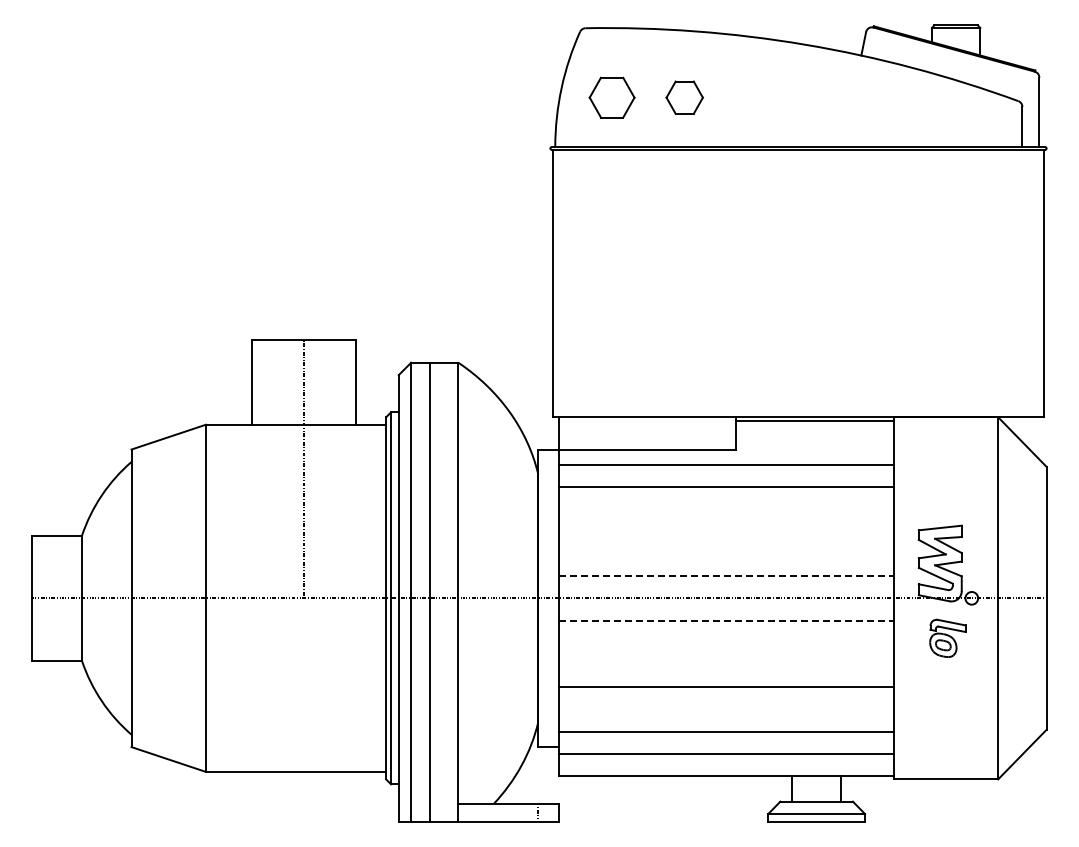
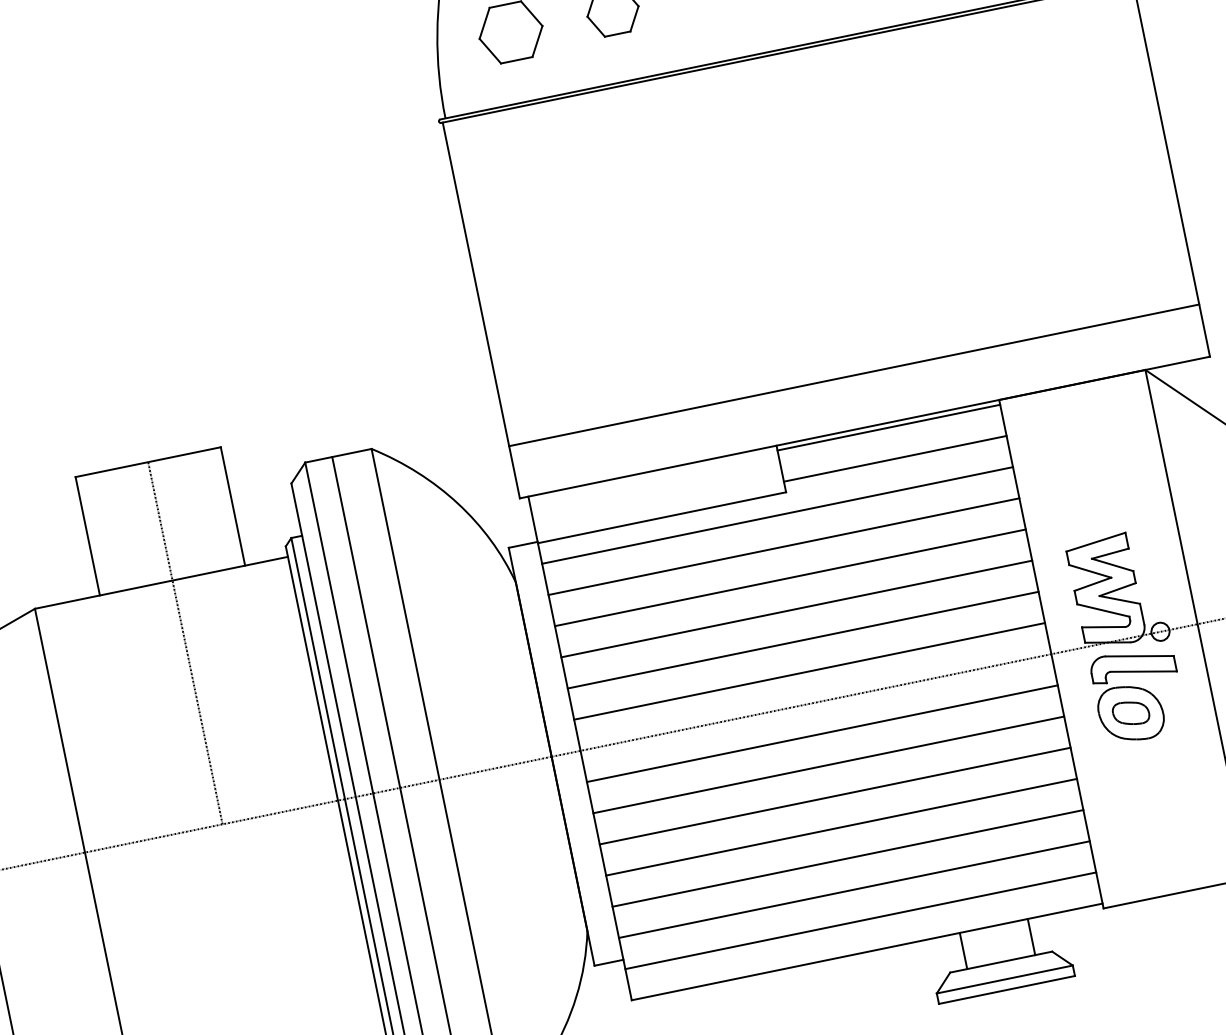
line: (798, 380) -> (854, 375), added
line: (814, 442) -> (894, 458), added
line: (726, 509) -> (790, 577), added
line: (726, 531) -> (796, 608), added
line: (726, 553) -> (803, 639), added
line: (726, 576) -> (809, 671), dashed -> solid
line: (726, 620) -> (822, 733), dashed -> solid
part: (947, 638) -> (1137, 695), size x1.67
line: (726, 642) -> (828, 764), added
line: (726, 664) -> (835, 795), added
line: (726, 709) -> (848, 858), added

